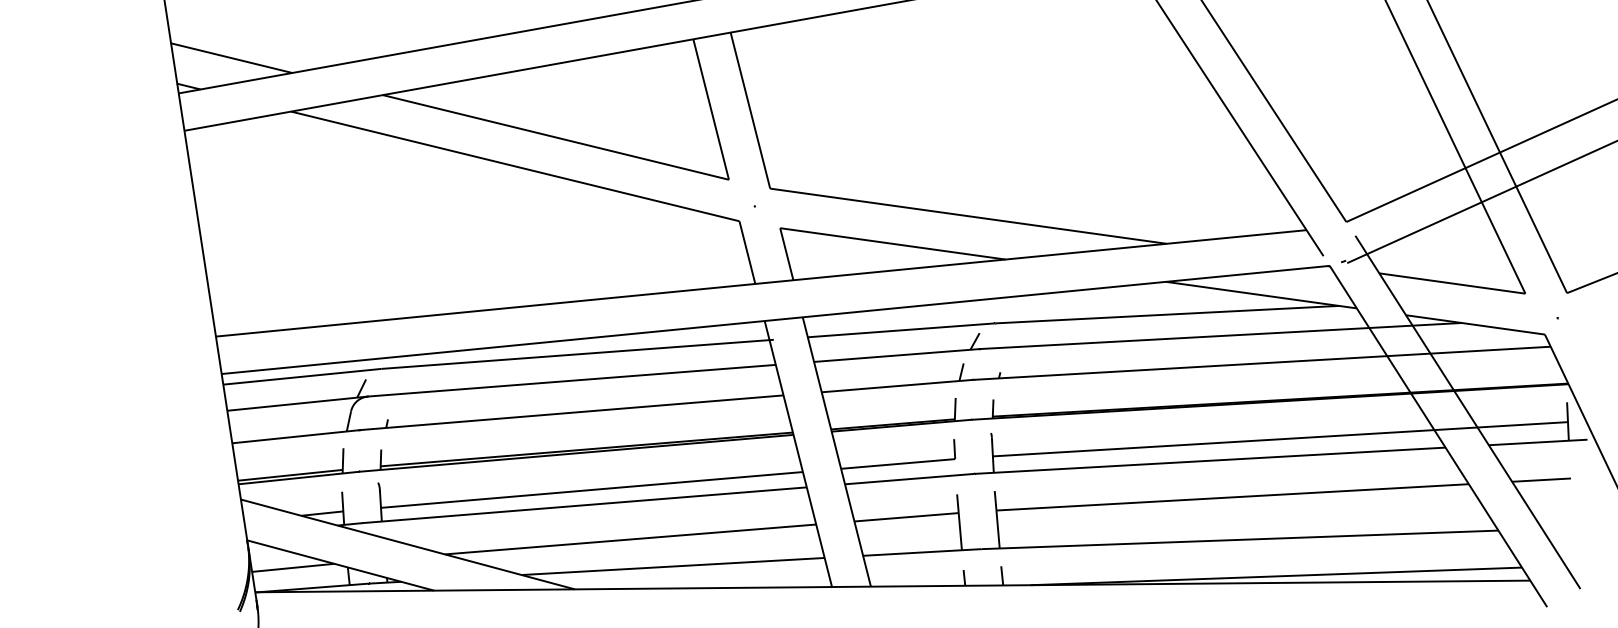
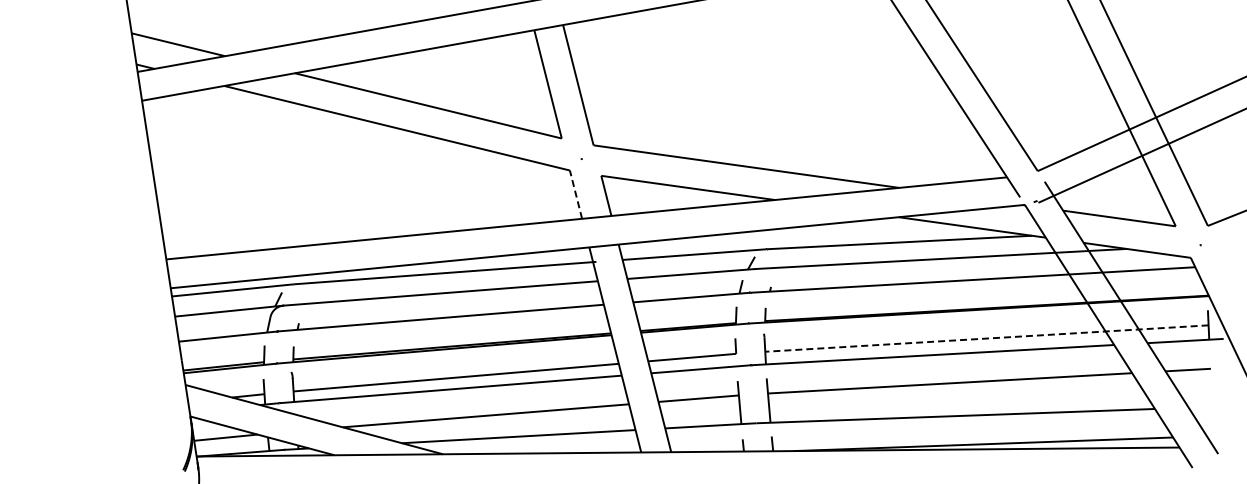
line: (748, 252) -> (576, 194), solid -> dashed
line: (1279, 439) -> (986, 338), solid -> dashed

